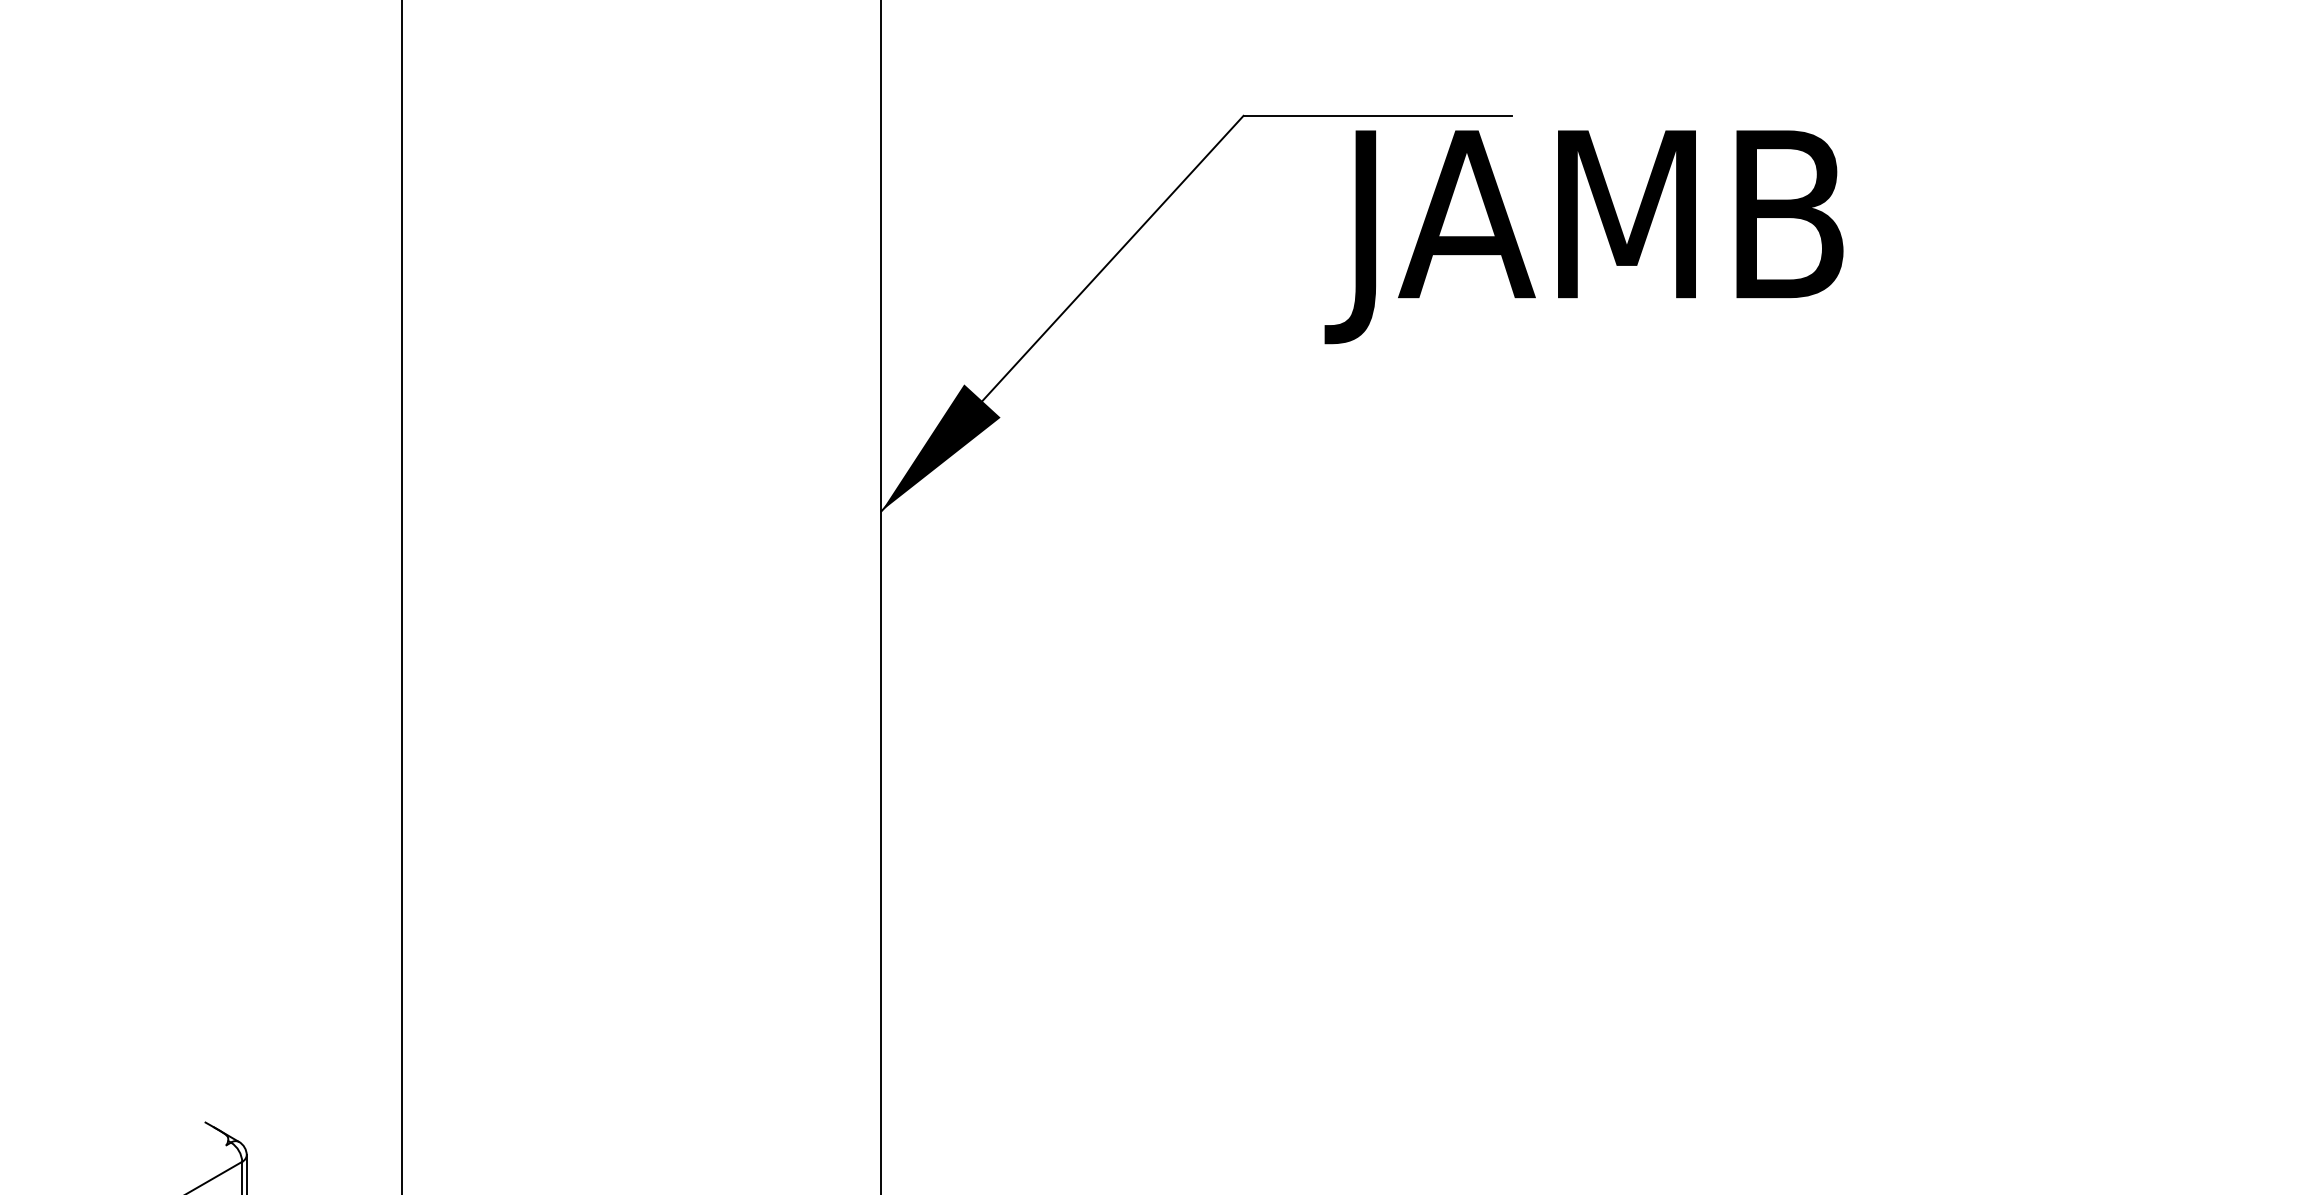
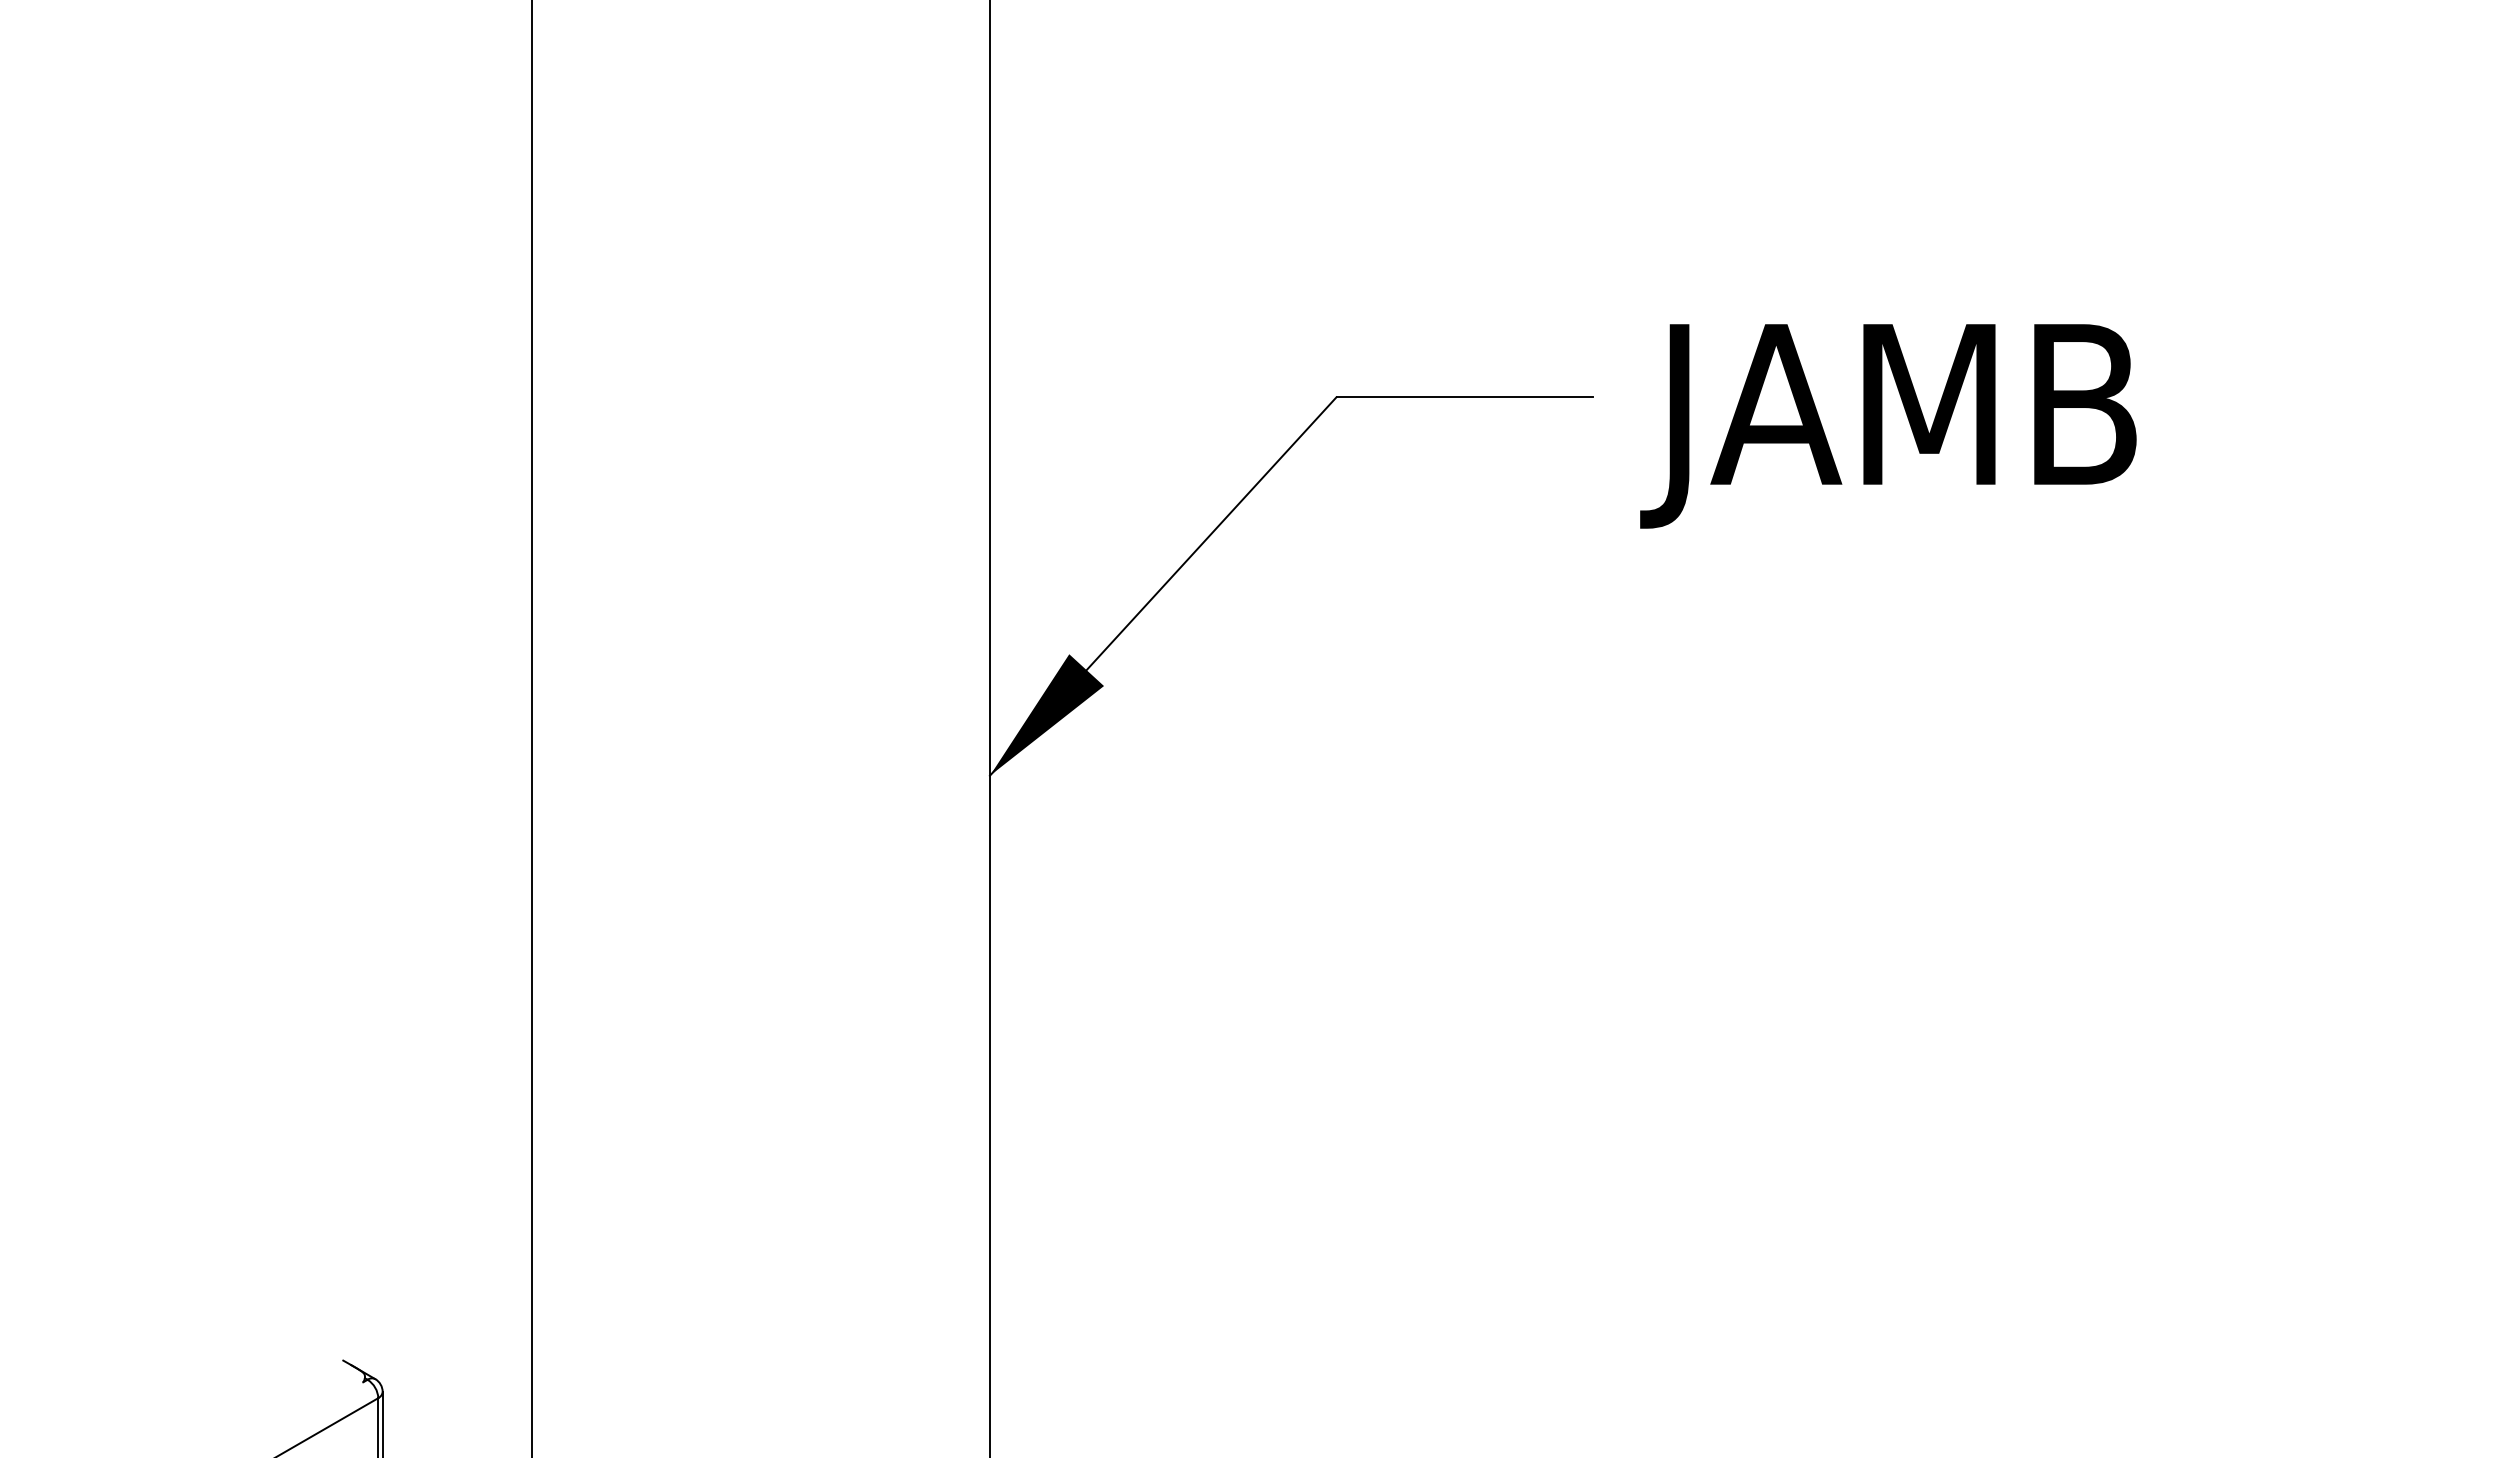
text: (1584, 237) -> (1888, 426), moved

